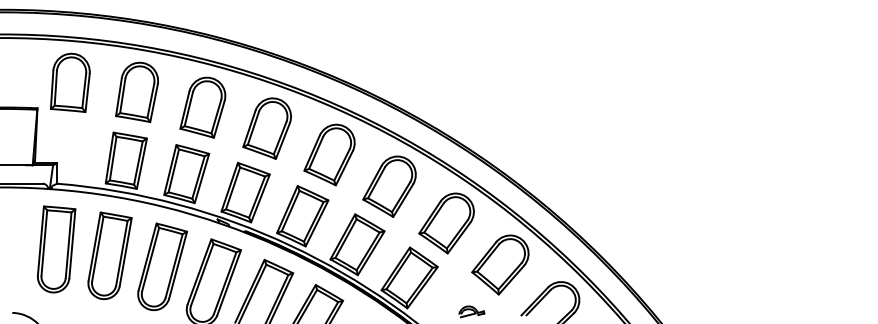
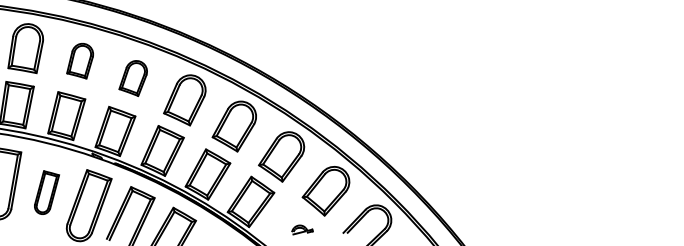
part: (202, 107) -> (79, 61), size x0.7
part: (266, 128) -> (132, 78), size x0.7
part: (162, 266) -> (46, 192), size x0.6

